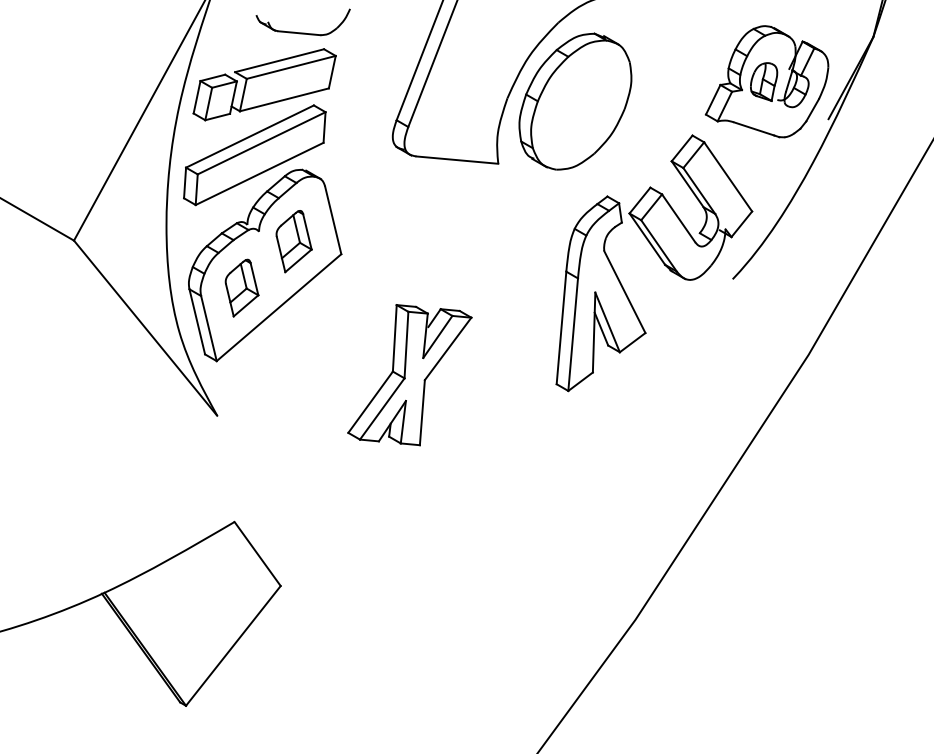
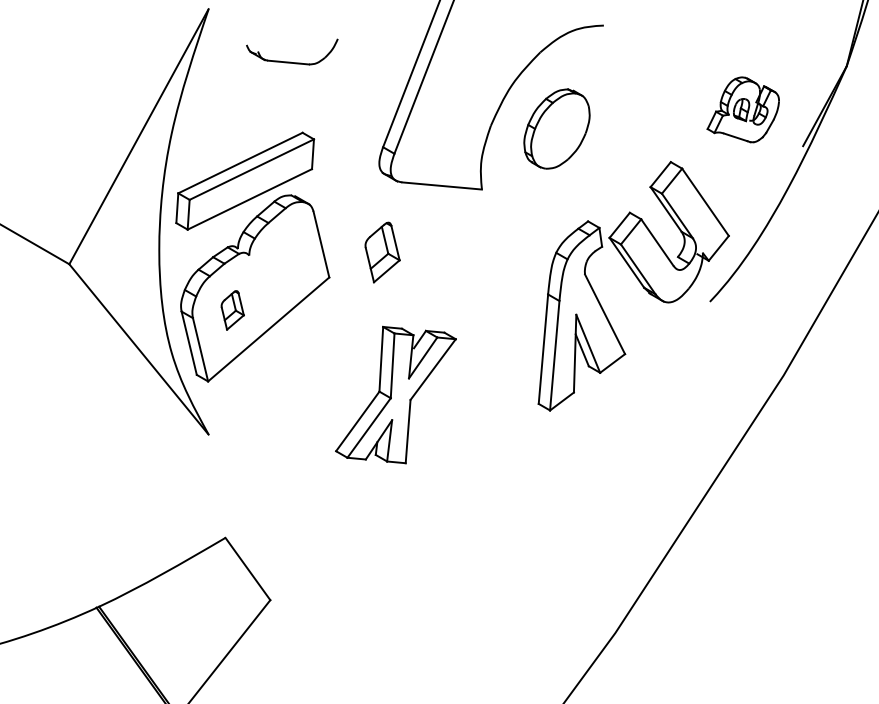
part: (766, 81) -> (742, 109), size x0.6
part: (264, 84) -> (254, 112), removed
part: (575, 101) -> (557, 128), size x0.6
part: (293, 241) -> (381, 252), moved
part: (241, 287) -> (232, 309), size x0.7

